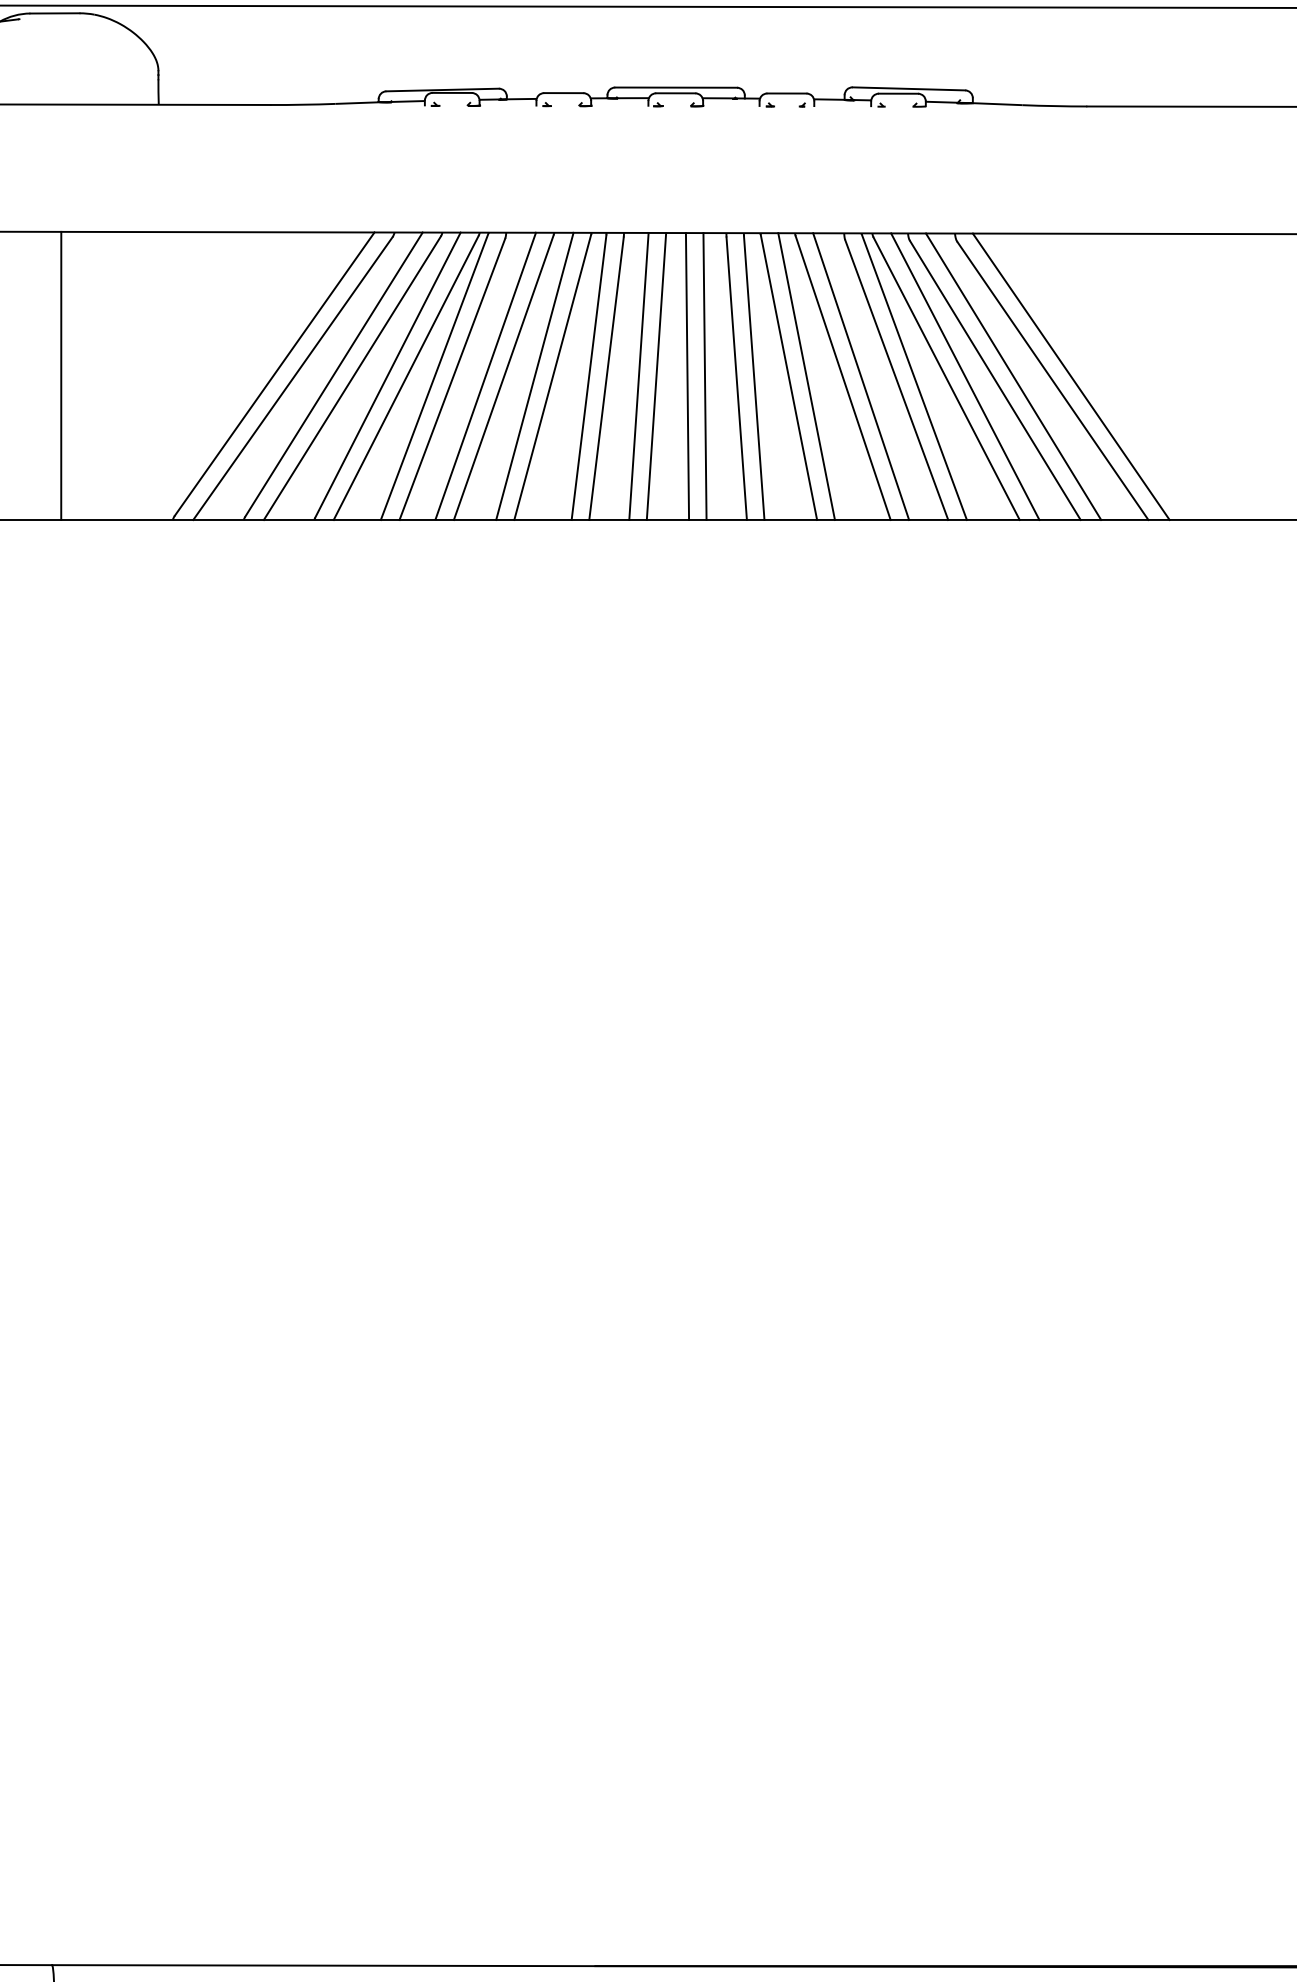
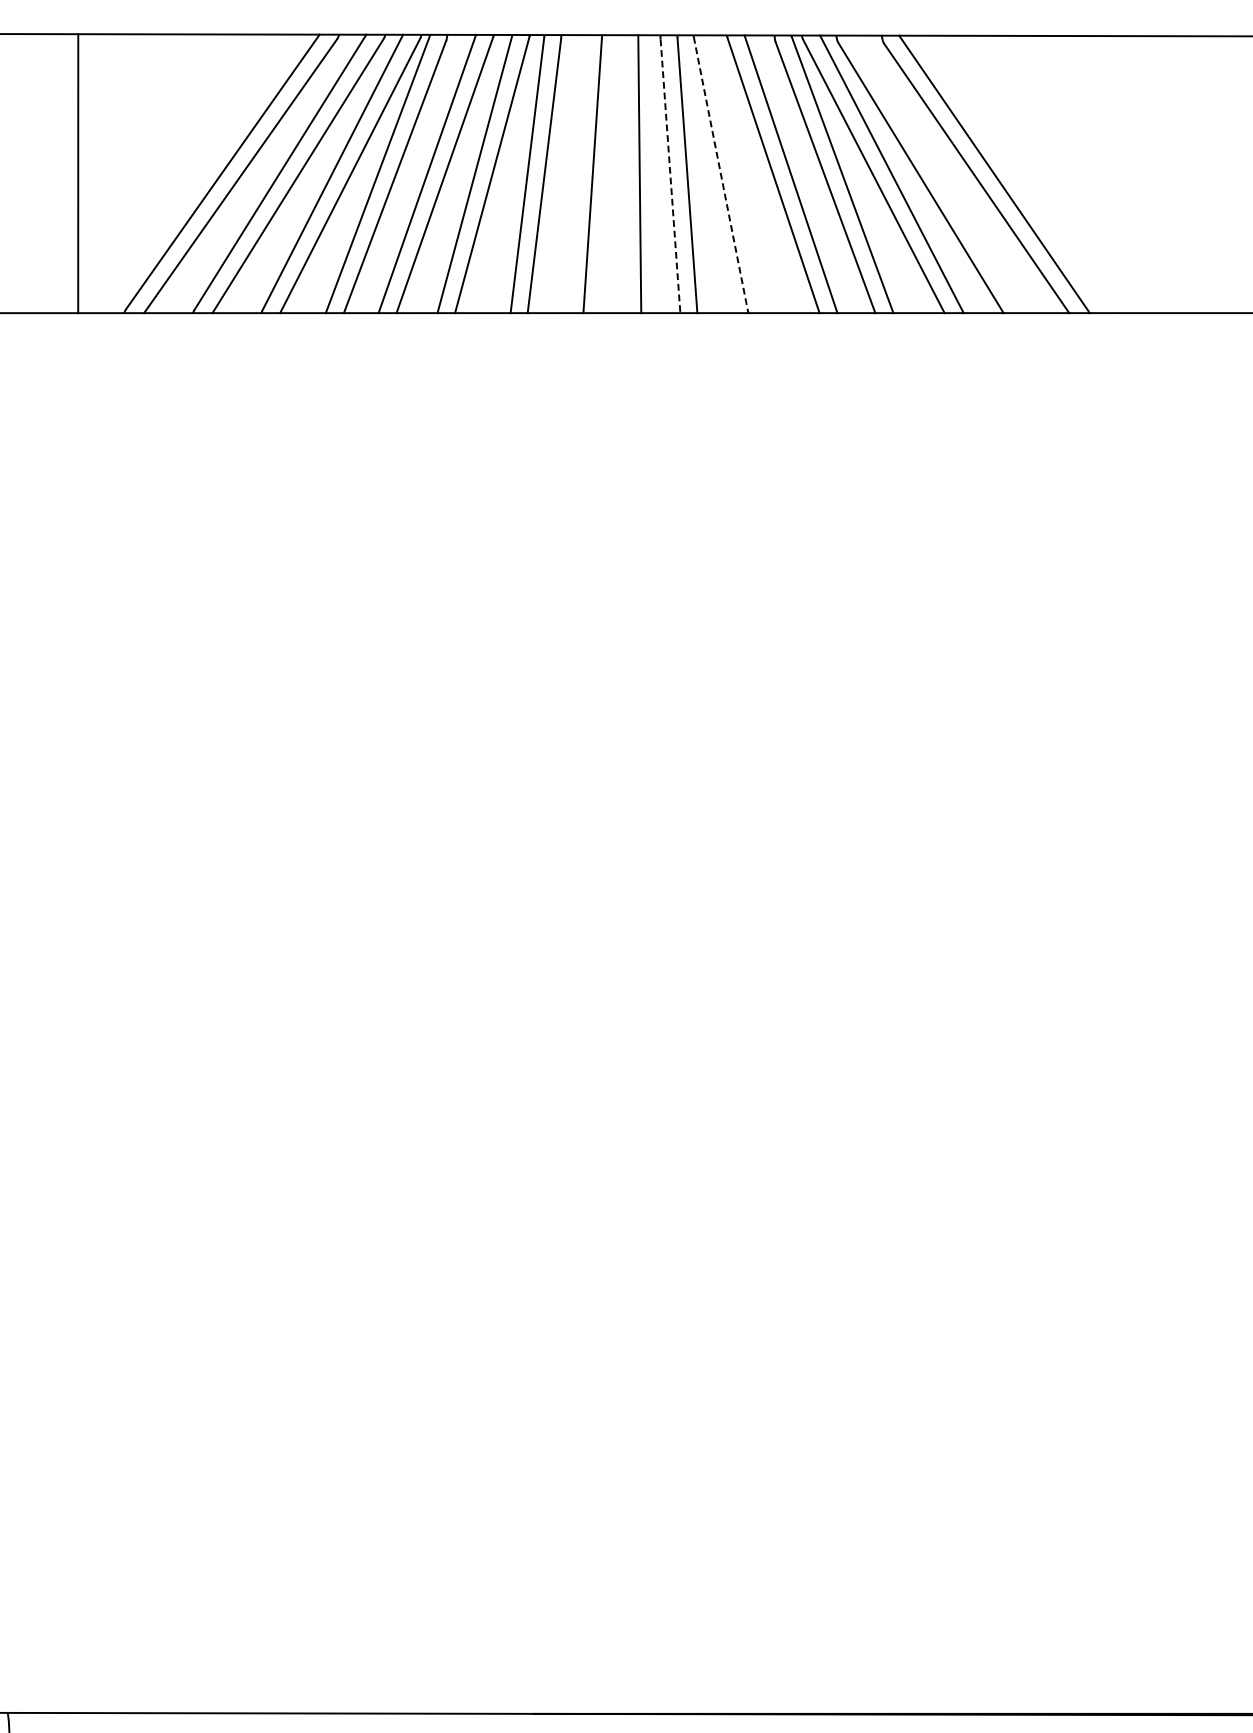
line: (61, 375) -> (78, 173), moved
line: (638, 375) -> (575, 173), removed
line: (687, 376) -> (622, 174), removed
line: (806, 376) -> (738, 174), removed
line: (1013, 376) -> (938, 174), removed
line: (789, 377) -> (721, 175), solid -> dashed
line: (736, 378) -> (670, 176), solid -> dashed

